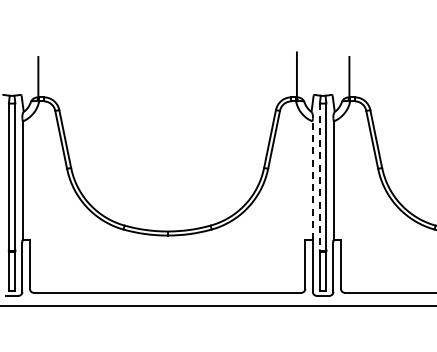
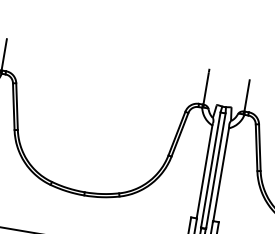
line: (319, 176) -> (210, 169), dashed -> solid
line: (312, 180) -> (204, 171), dashed -> solid

